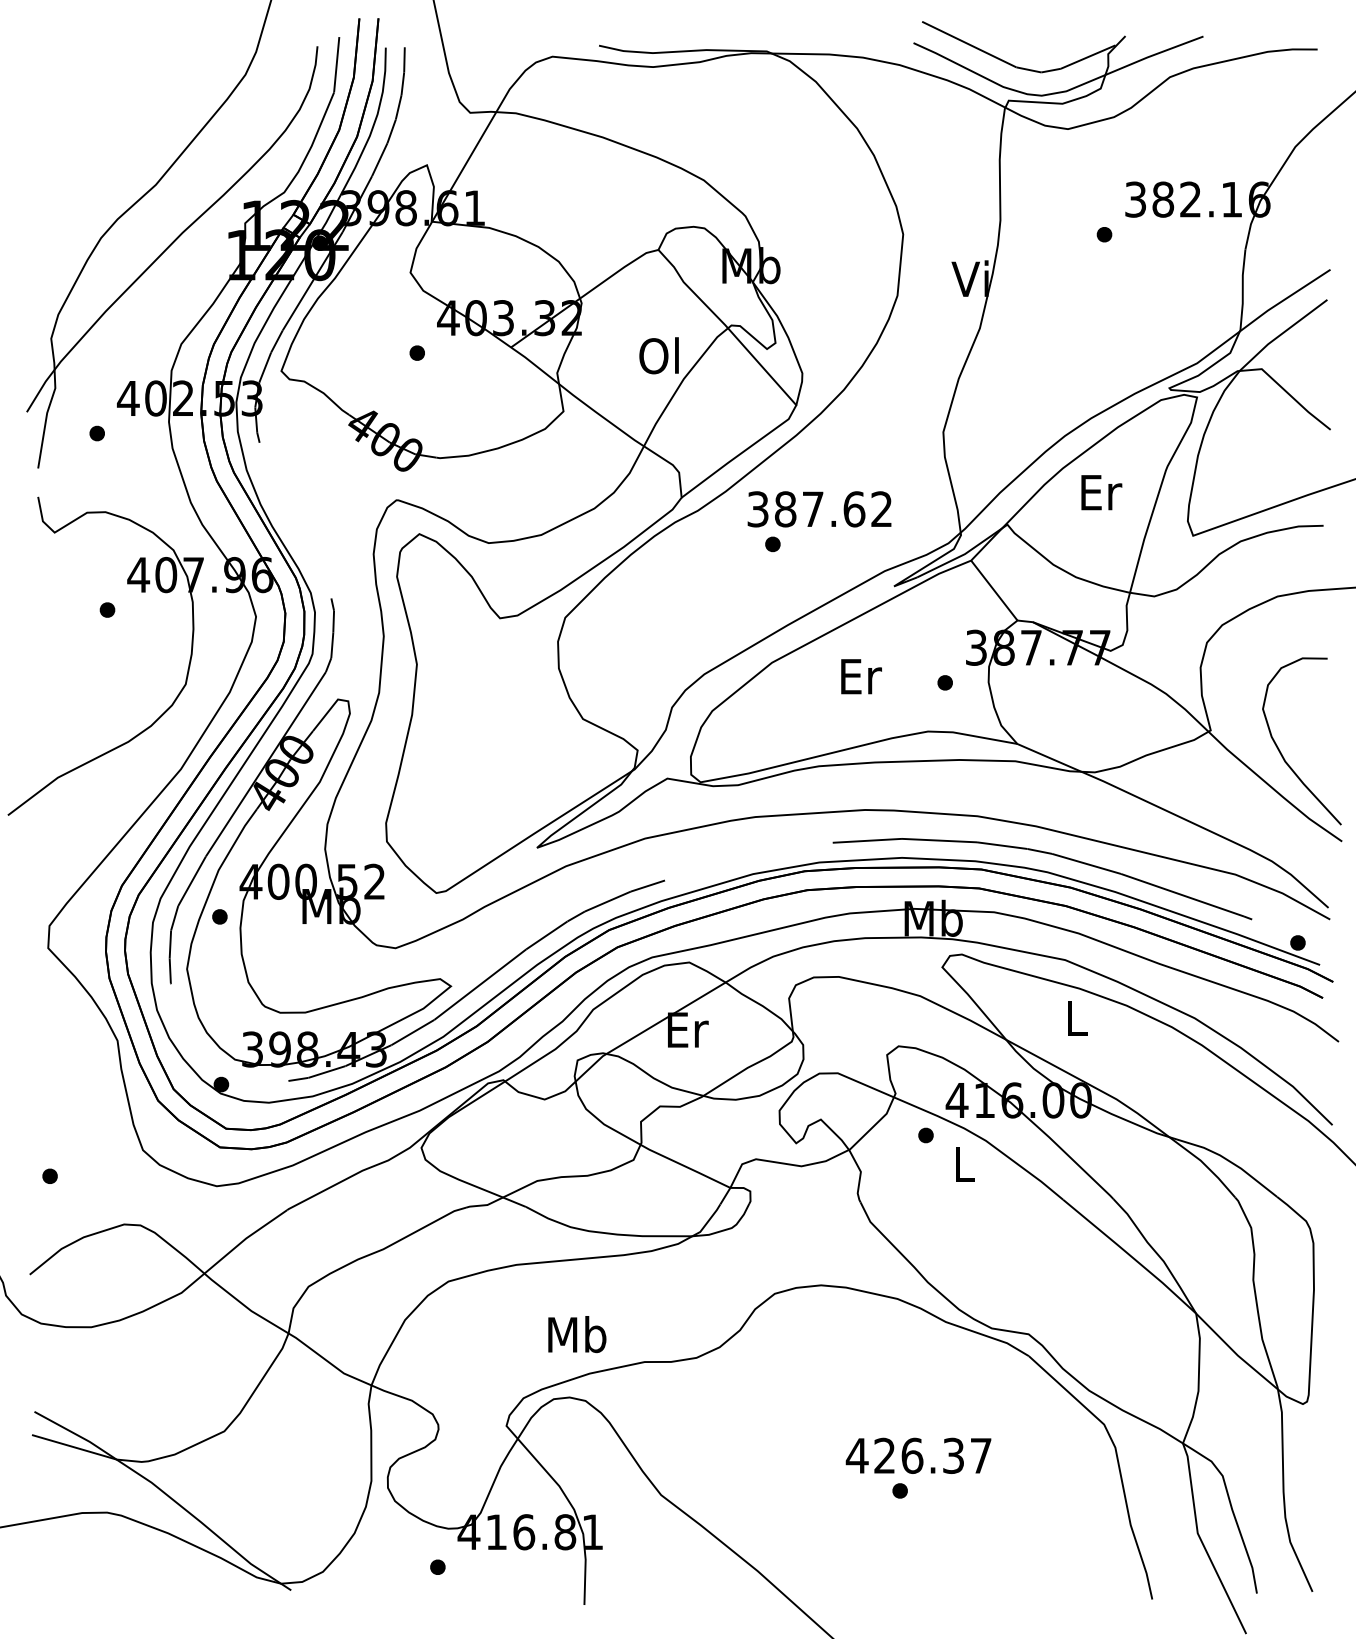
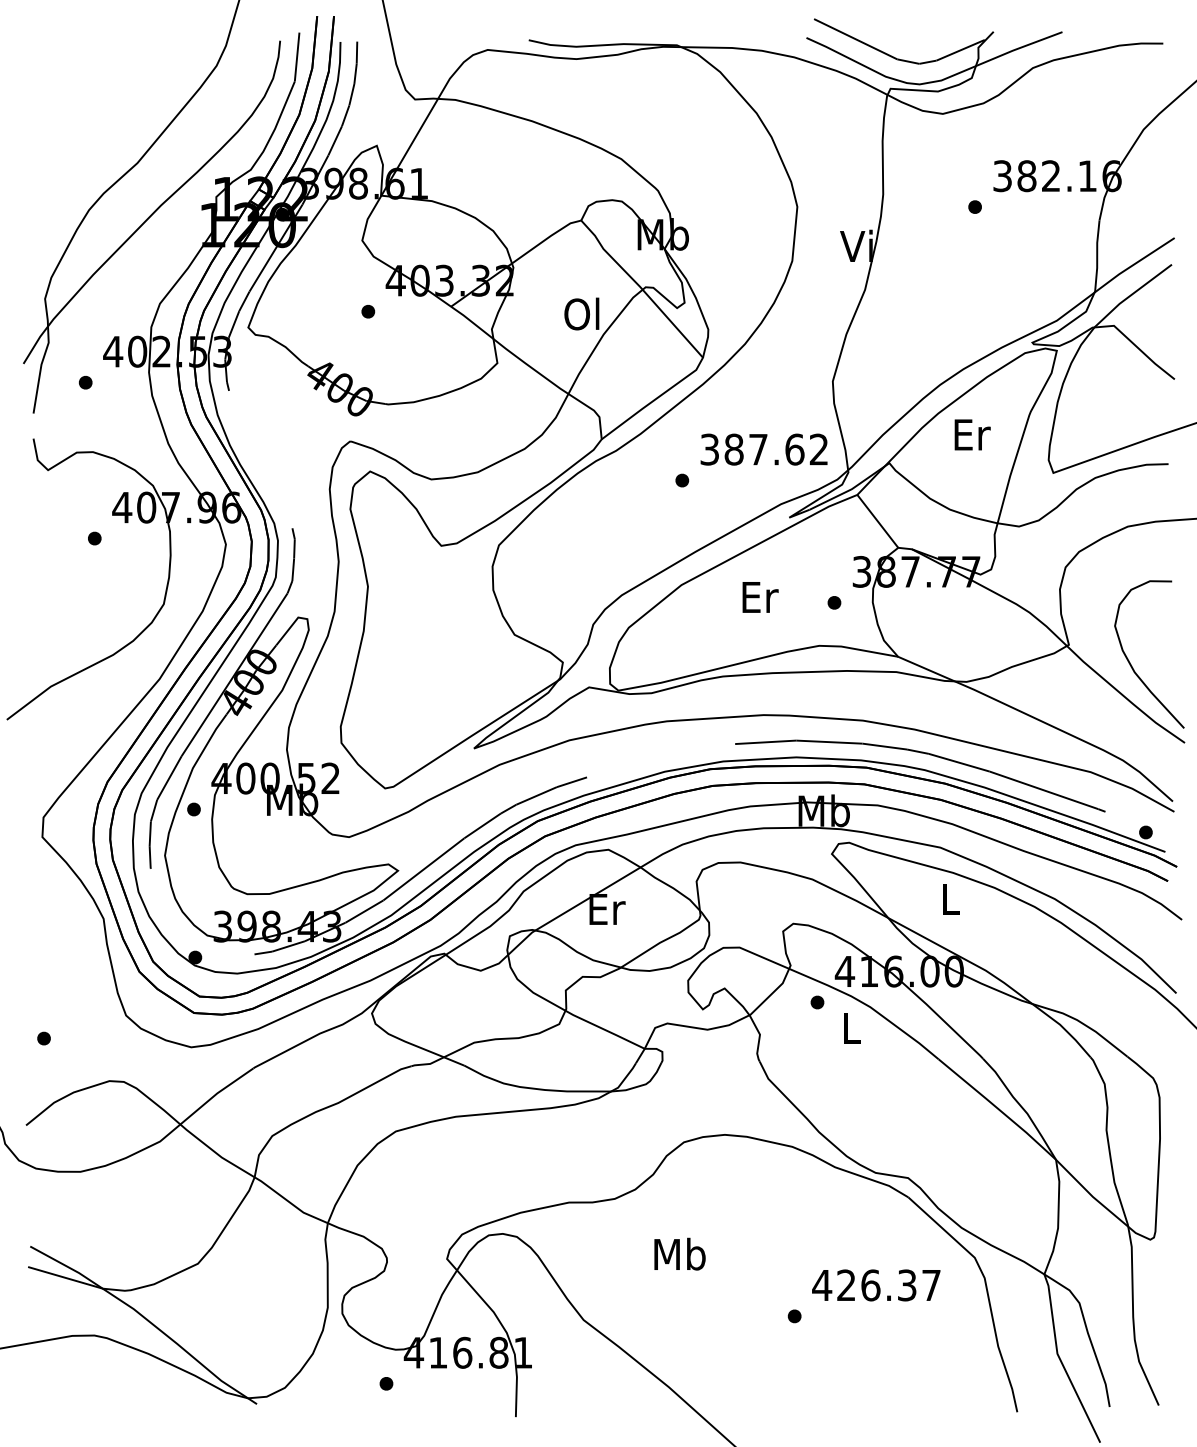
text: (819, 509) -> (764, 449), moved
text: (577, 1334) -> (680, 1254), moved
text: (918, 1455) -> (876, 1285), moved

